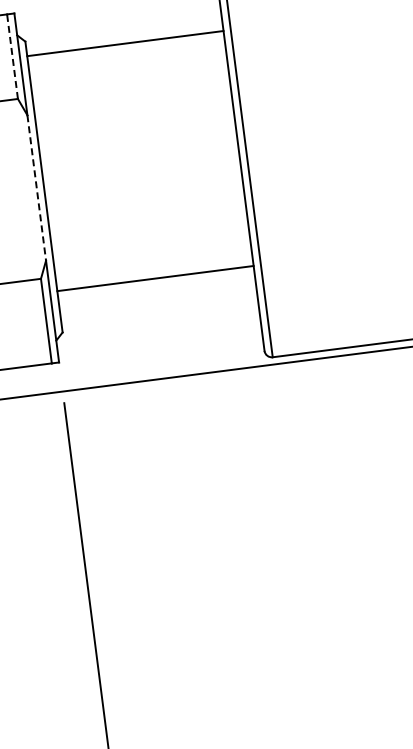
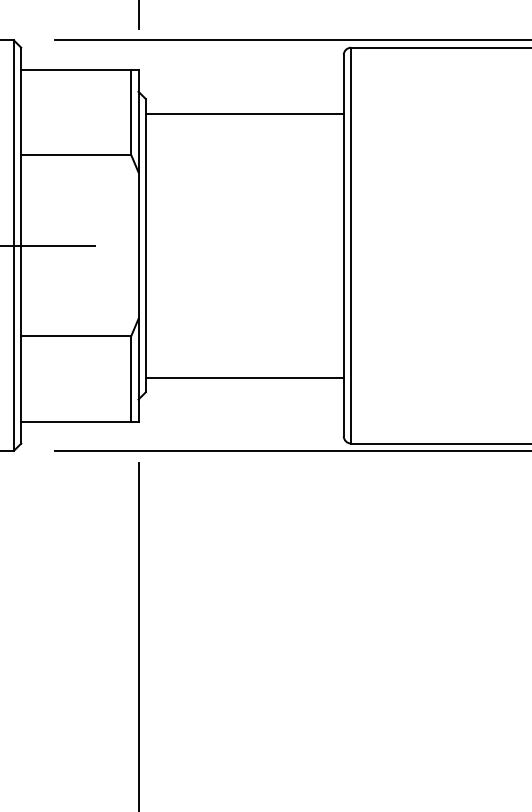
line: (12, 56) -> (131, 112), dashed -> solid
line: (36, 188) -> (138, 246), dashed -> solid
line: (155, 278) -> (244, 377), moved

